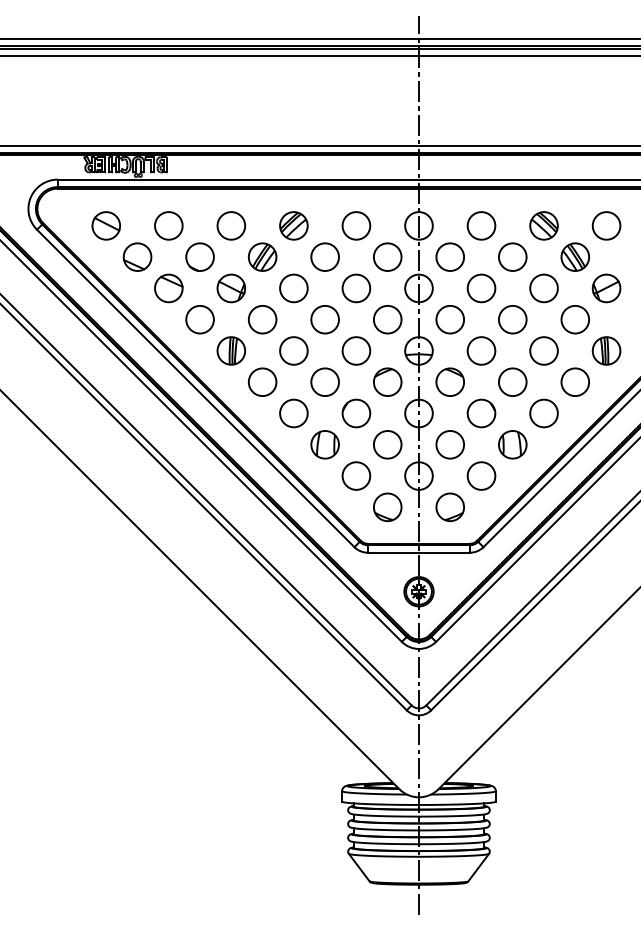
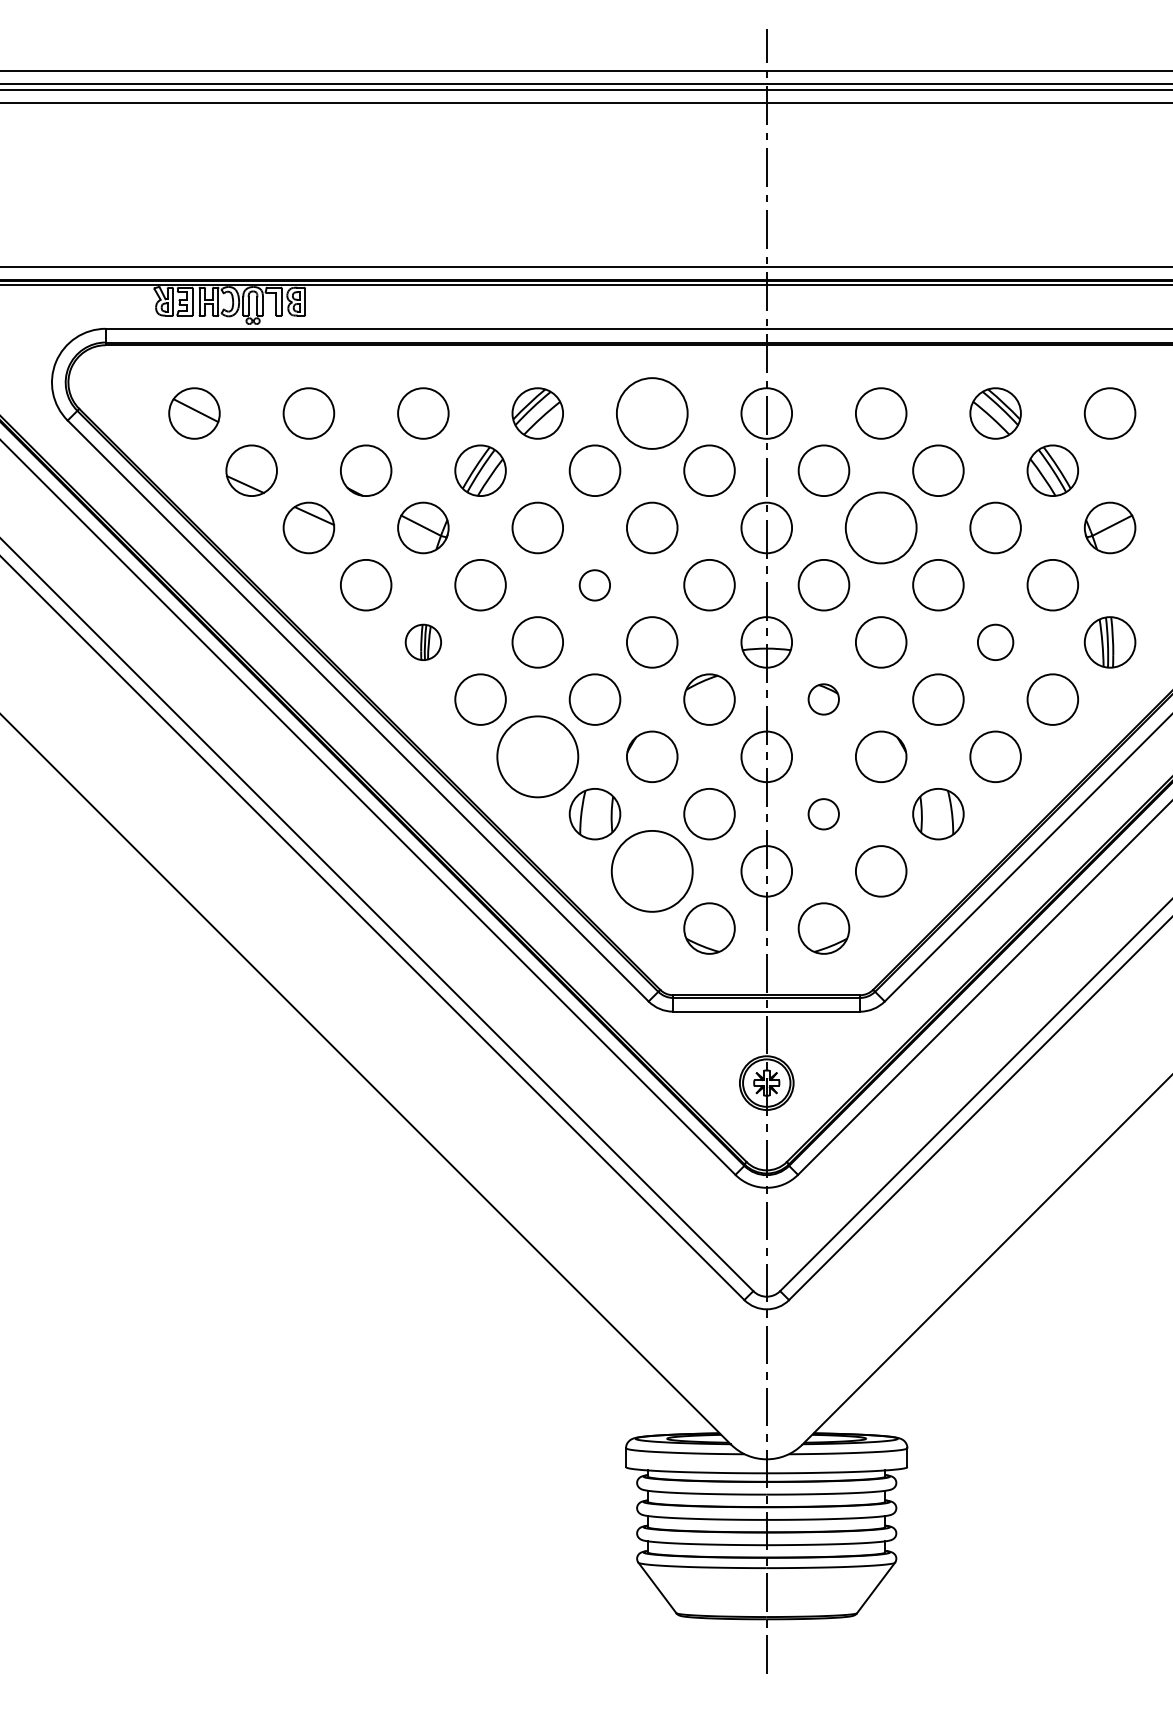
circle: (356, 225) -> (652, 412), size x1.4
circle: (481, 288) -> (881, 528), size x1.4
circle: (324, 319) -> (593, 584), size x0.6
part: (231, 350) -> (423, 641), size x0.7
circle: (543, 350) -> (994, 641), size x0.7
part: (449, 381) -> (822, 698), size x0.6
circle: (293, 413) -> (537, 756), size x1.6
circle: (449, 444) -> (822, 813), size x0.6
circle: (356, 475) -> (652, 870), size x1.6

